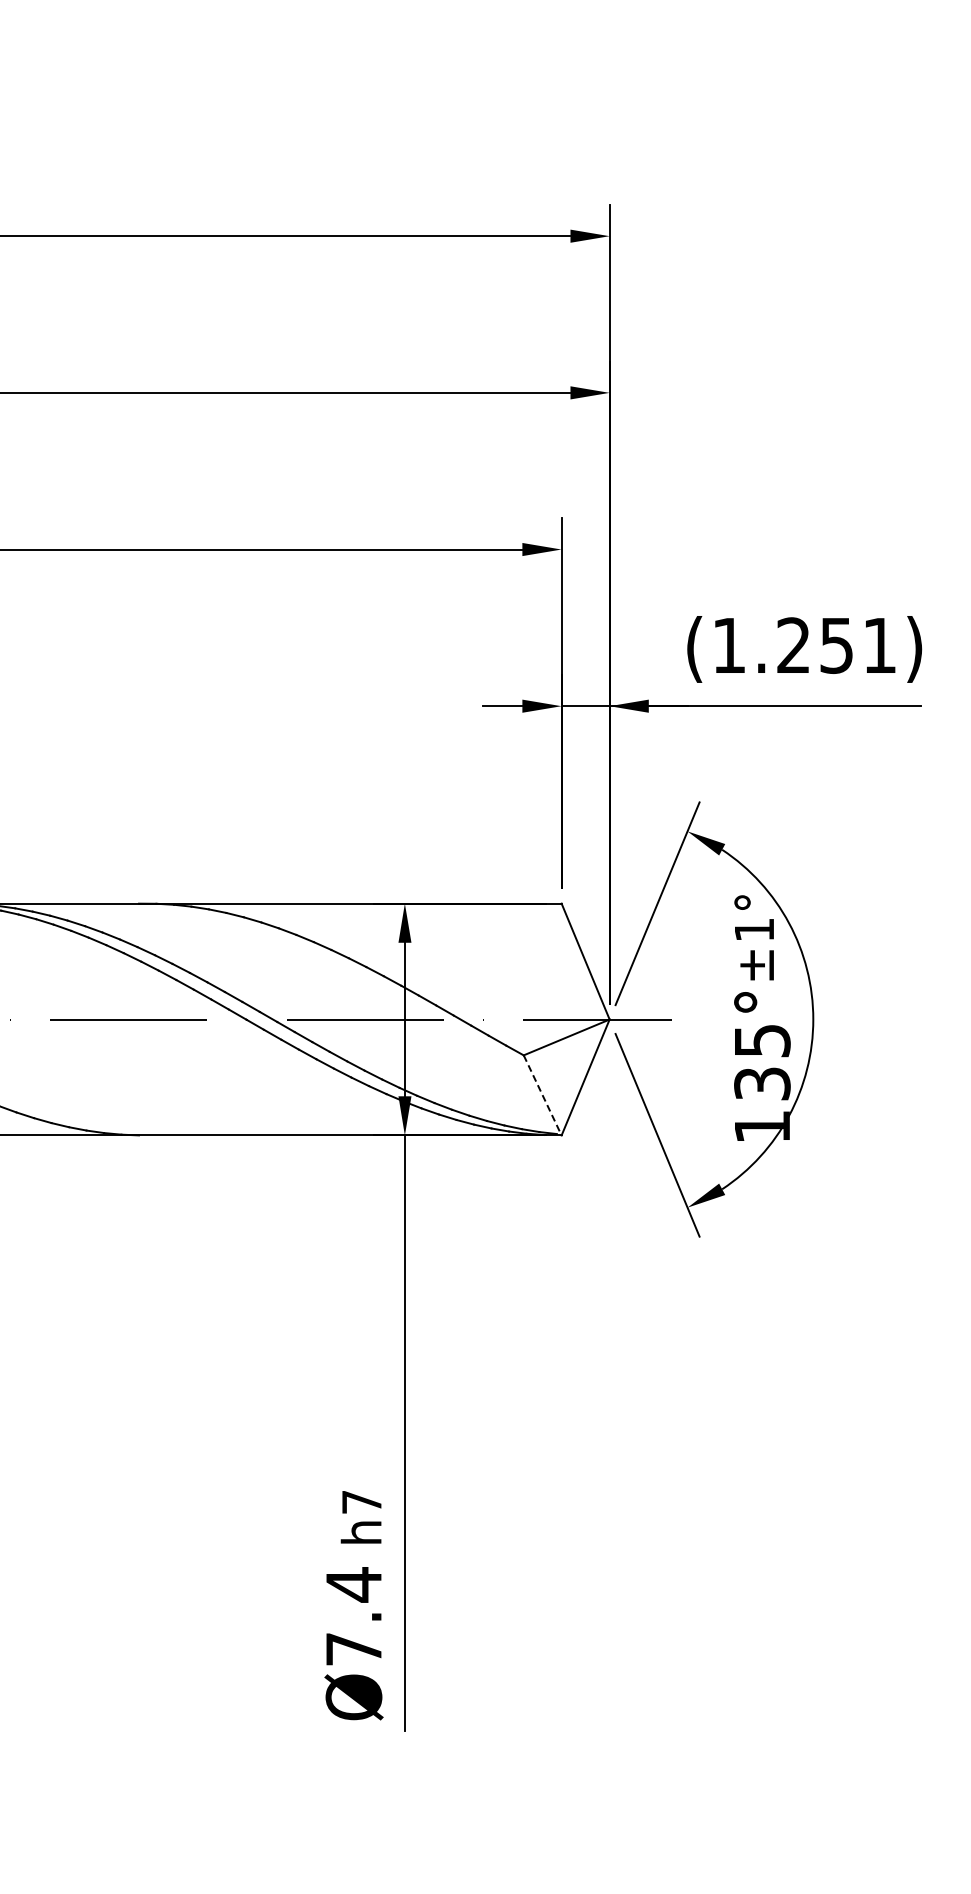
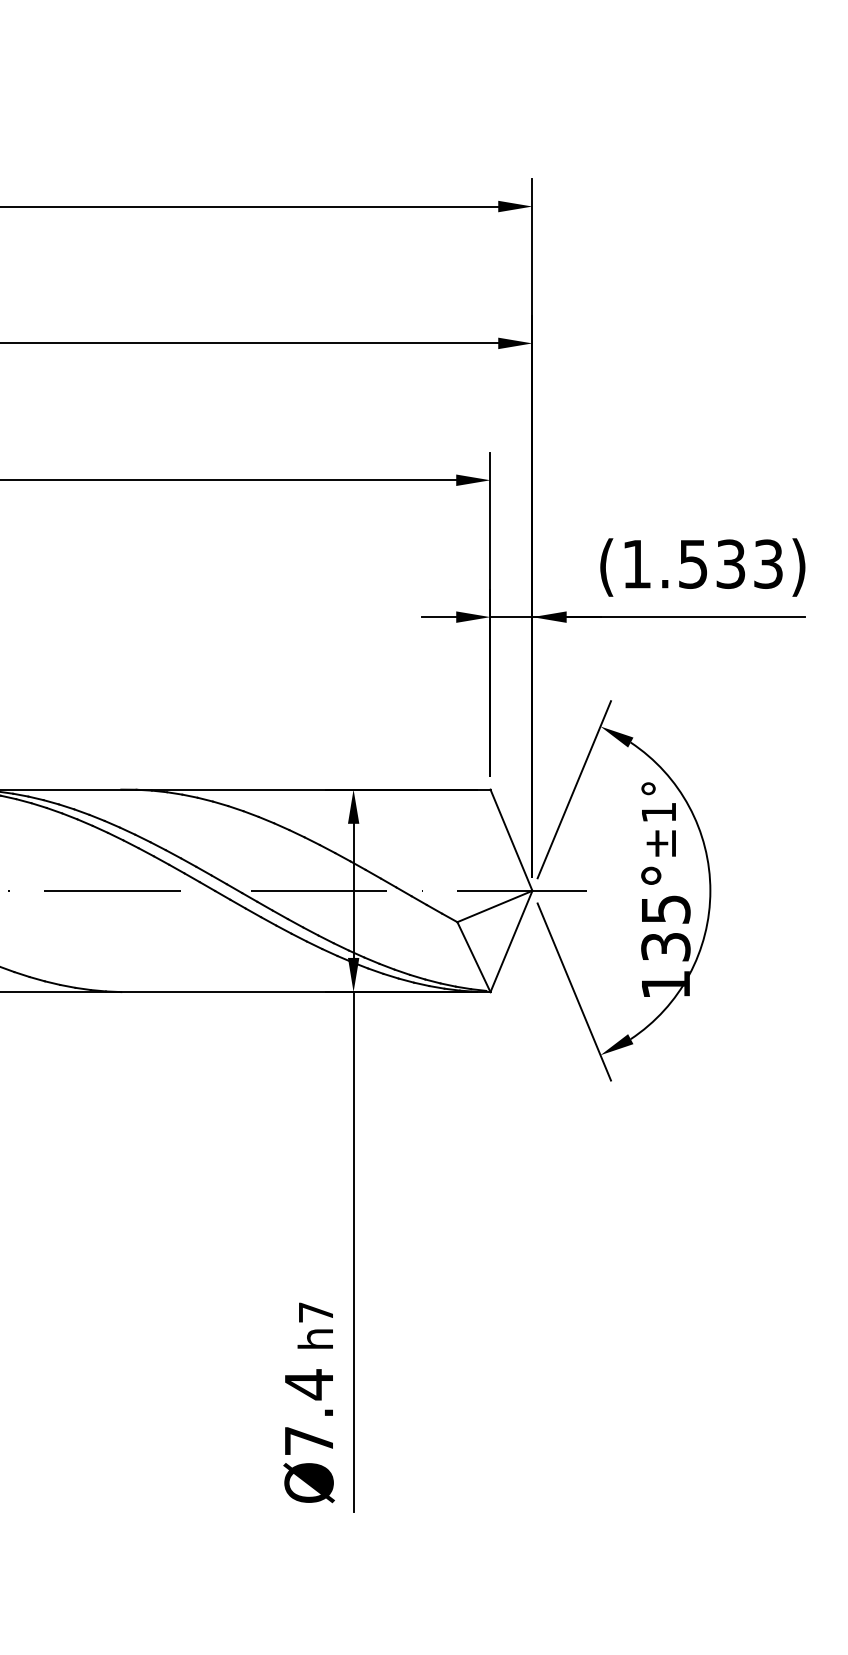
text: (836, 645) -> (730, 564), (1.251) -> (1.533)
line: (542, 1095) -> (473, 957), dashed -> solid

